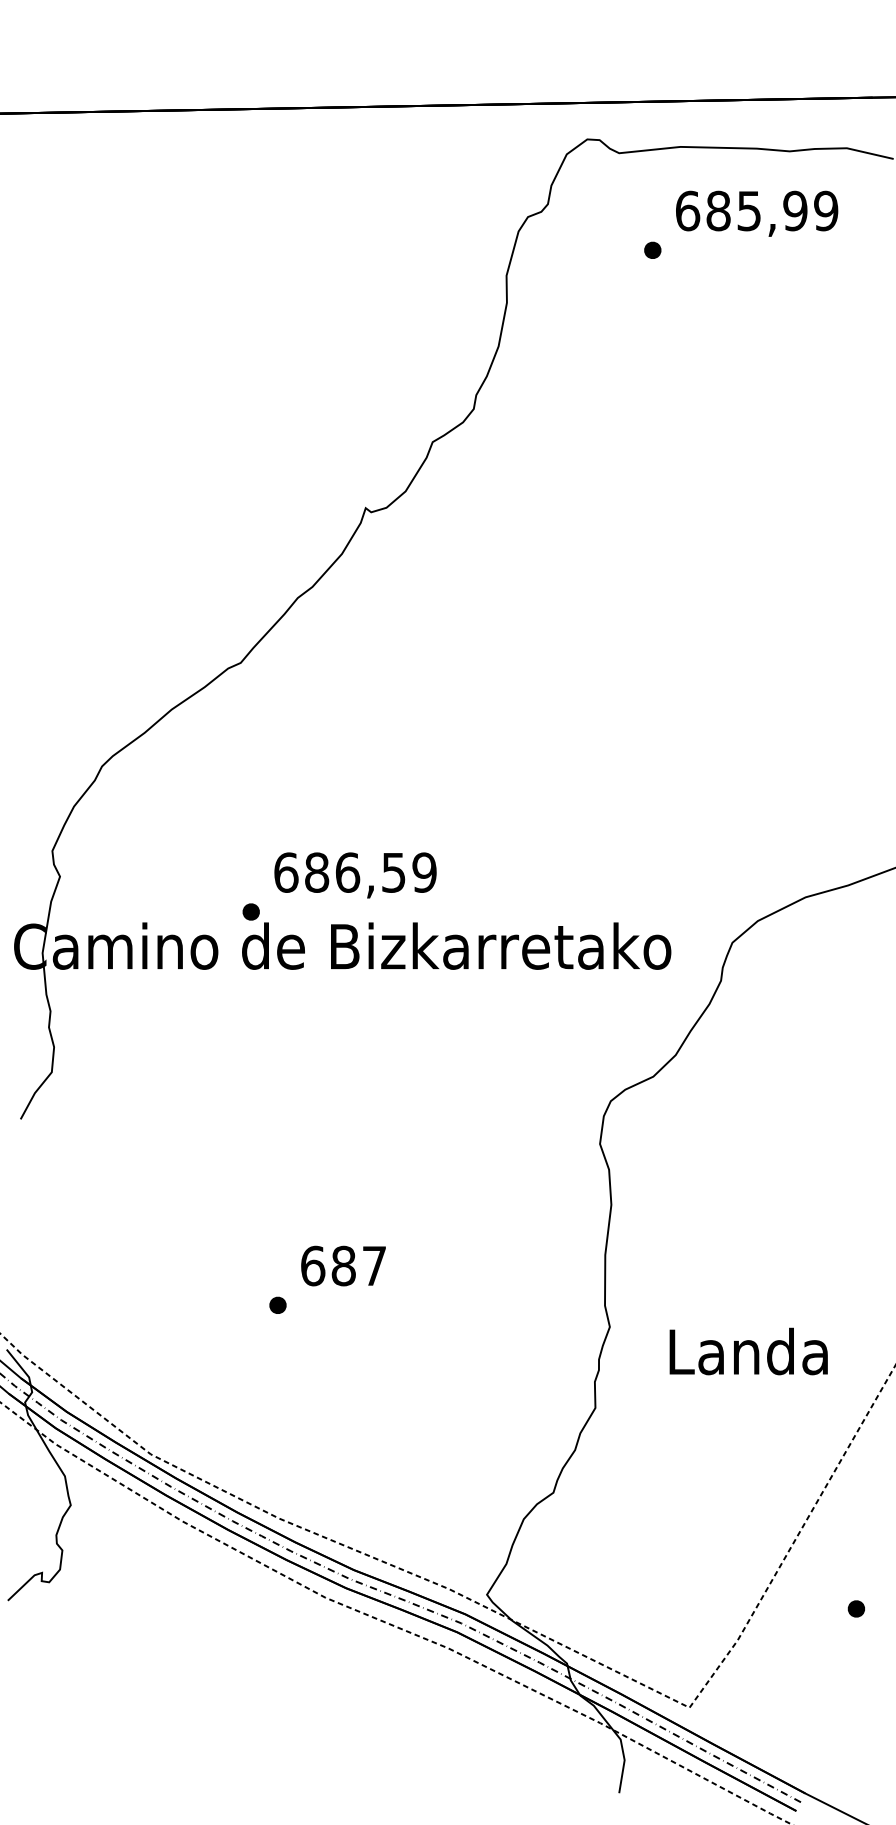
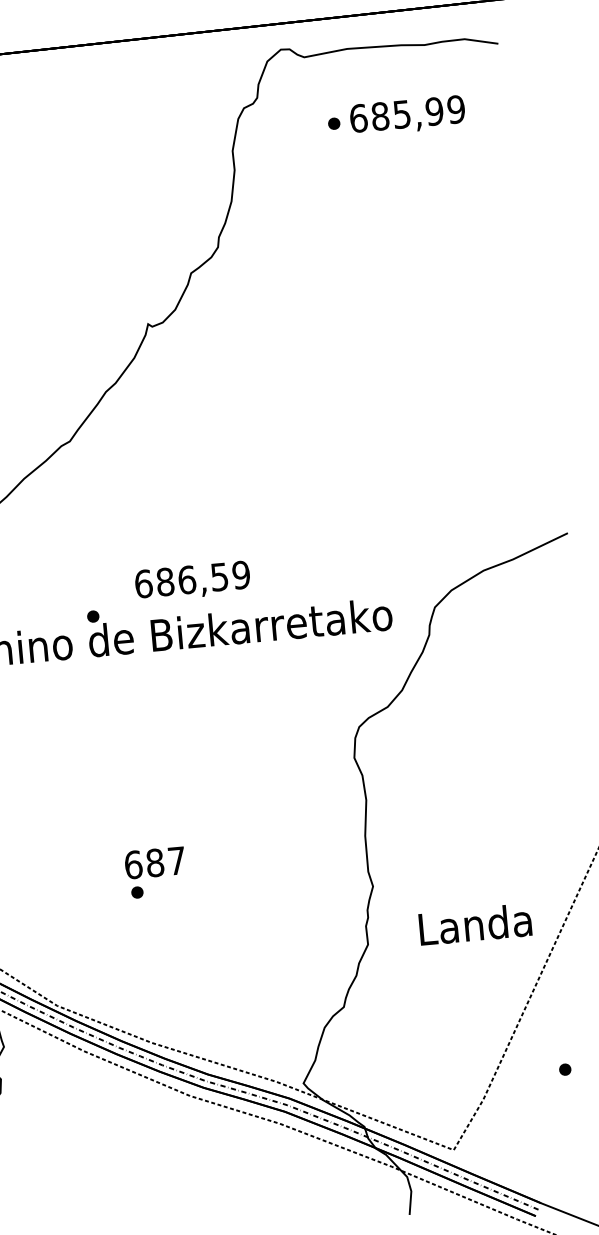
text: (757, 213) -> (408, 115), moved
text: (355, 875) -> (192, 581), moved
text: (343, 1265) -> (154, 862), moved
text: (748, 1351) -> (475, 924), moved

